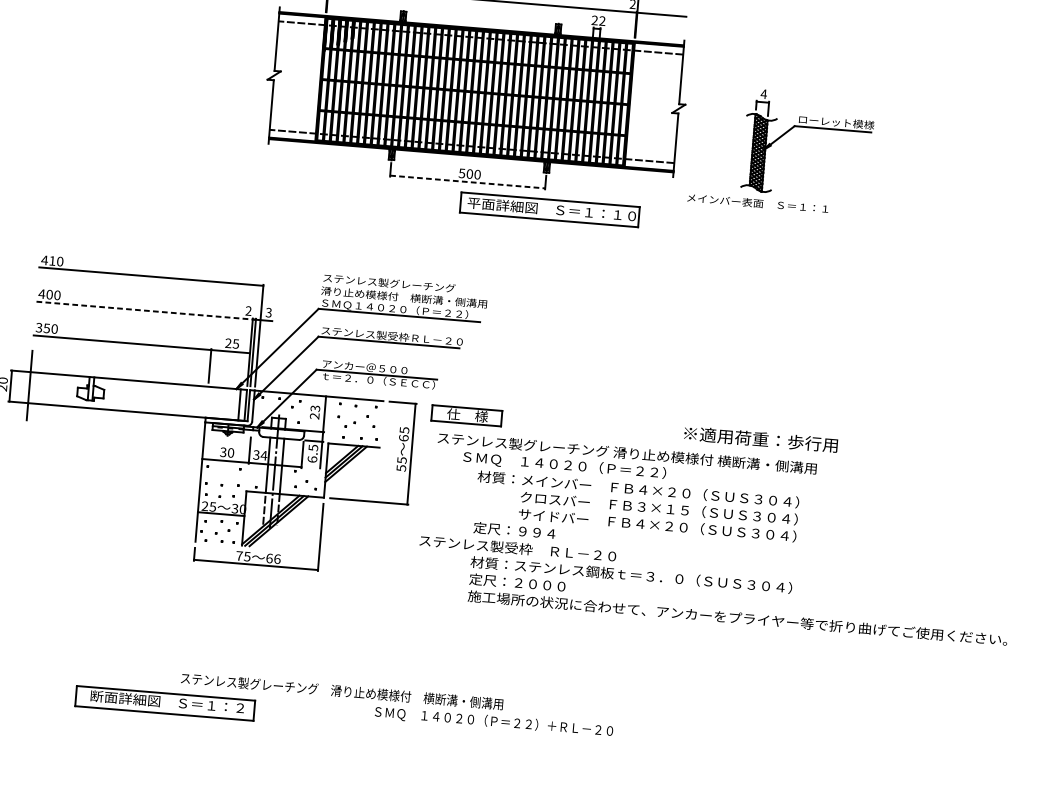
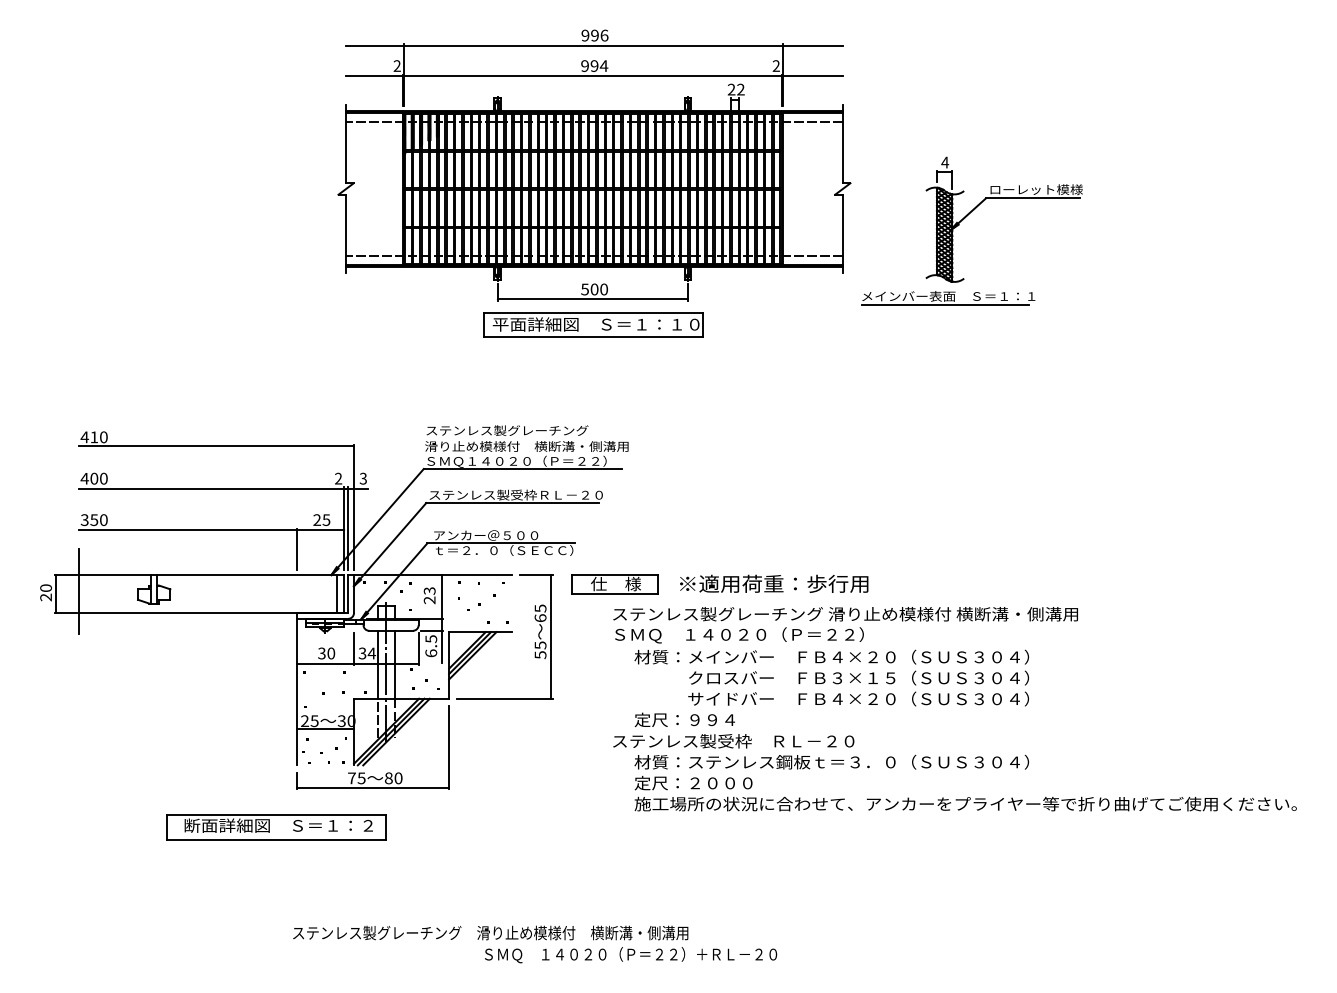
line: (468, 182) -> (593, 299), dashed -> solid
part: (549, 209) -> (593, 324), moved
line: (753, 210) -> (944, 305), added
line: (144, 310) -> (211, 488), dashed -> solid
text: (761, 439) -> (774, 583), moved
text: (627, 453) -> (845, 614), moved
text: (517, 548) -> (733, 741), moved
text: (273, 558) -> (393, 778), 66 -> 80
part: (165, 703) -> (276, 827), moved
text: (494, 722) -> (631, 955), moved

